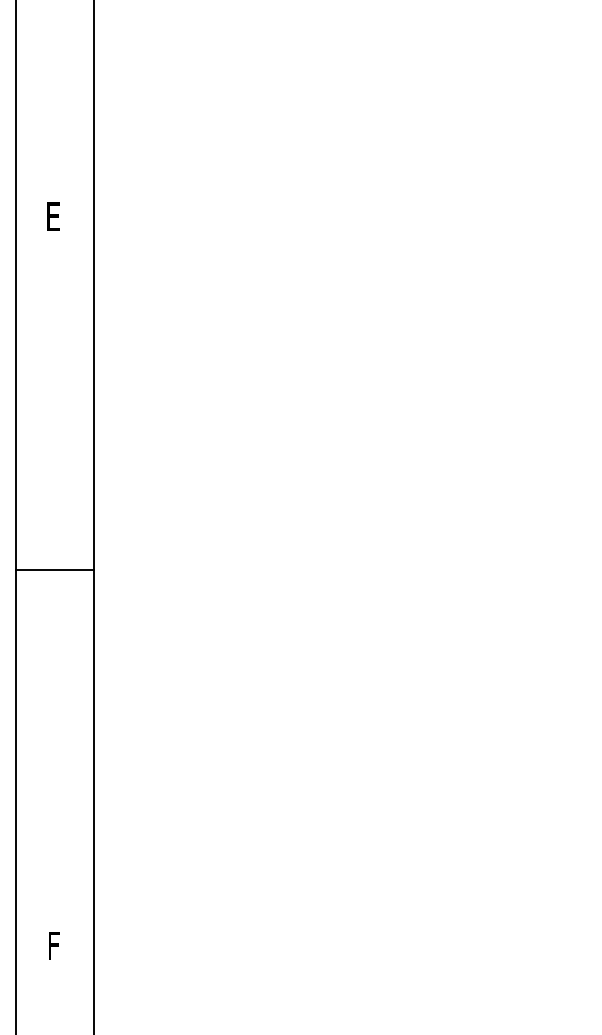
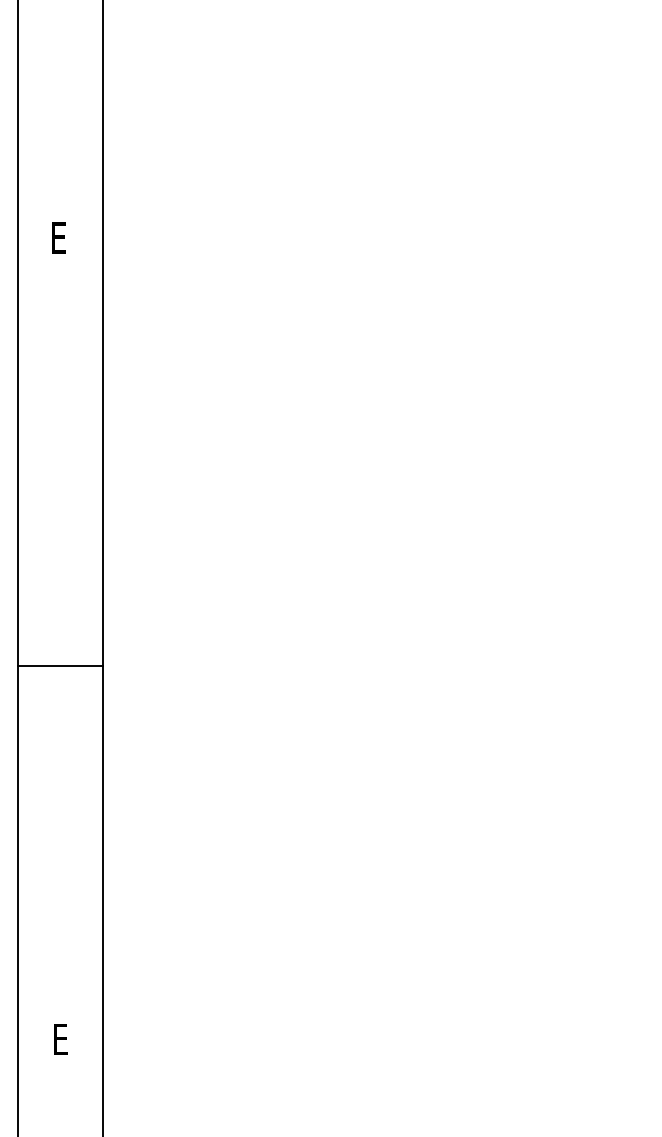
line: (54, 570) -> (60, 666), moved
text: (56, 946) -> (62, 1039), F -> E

